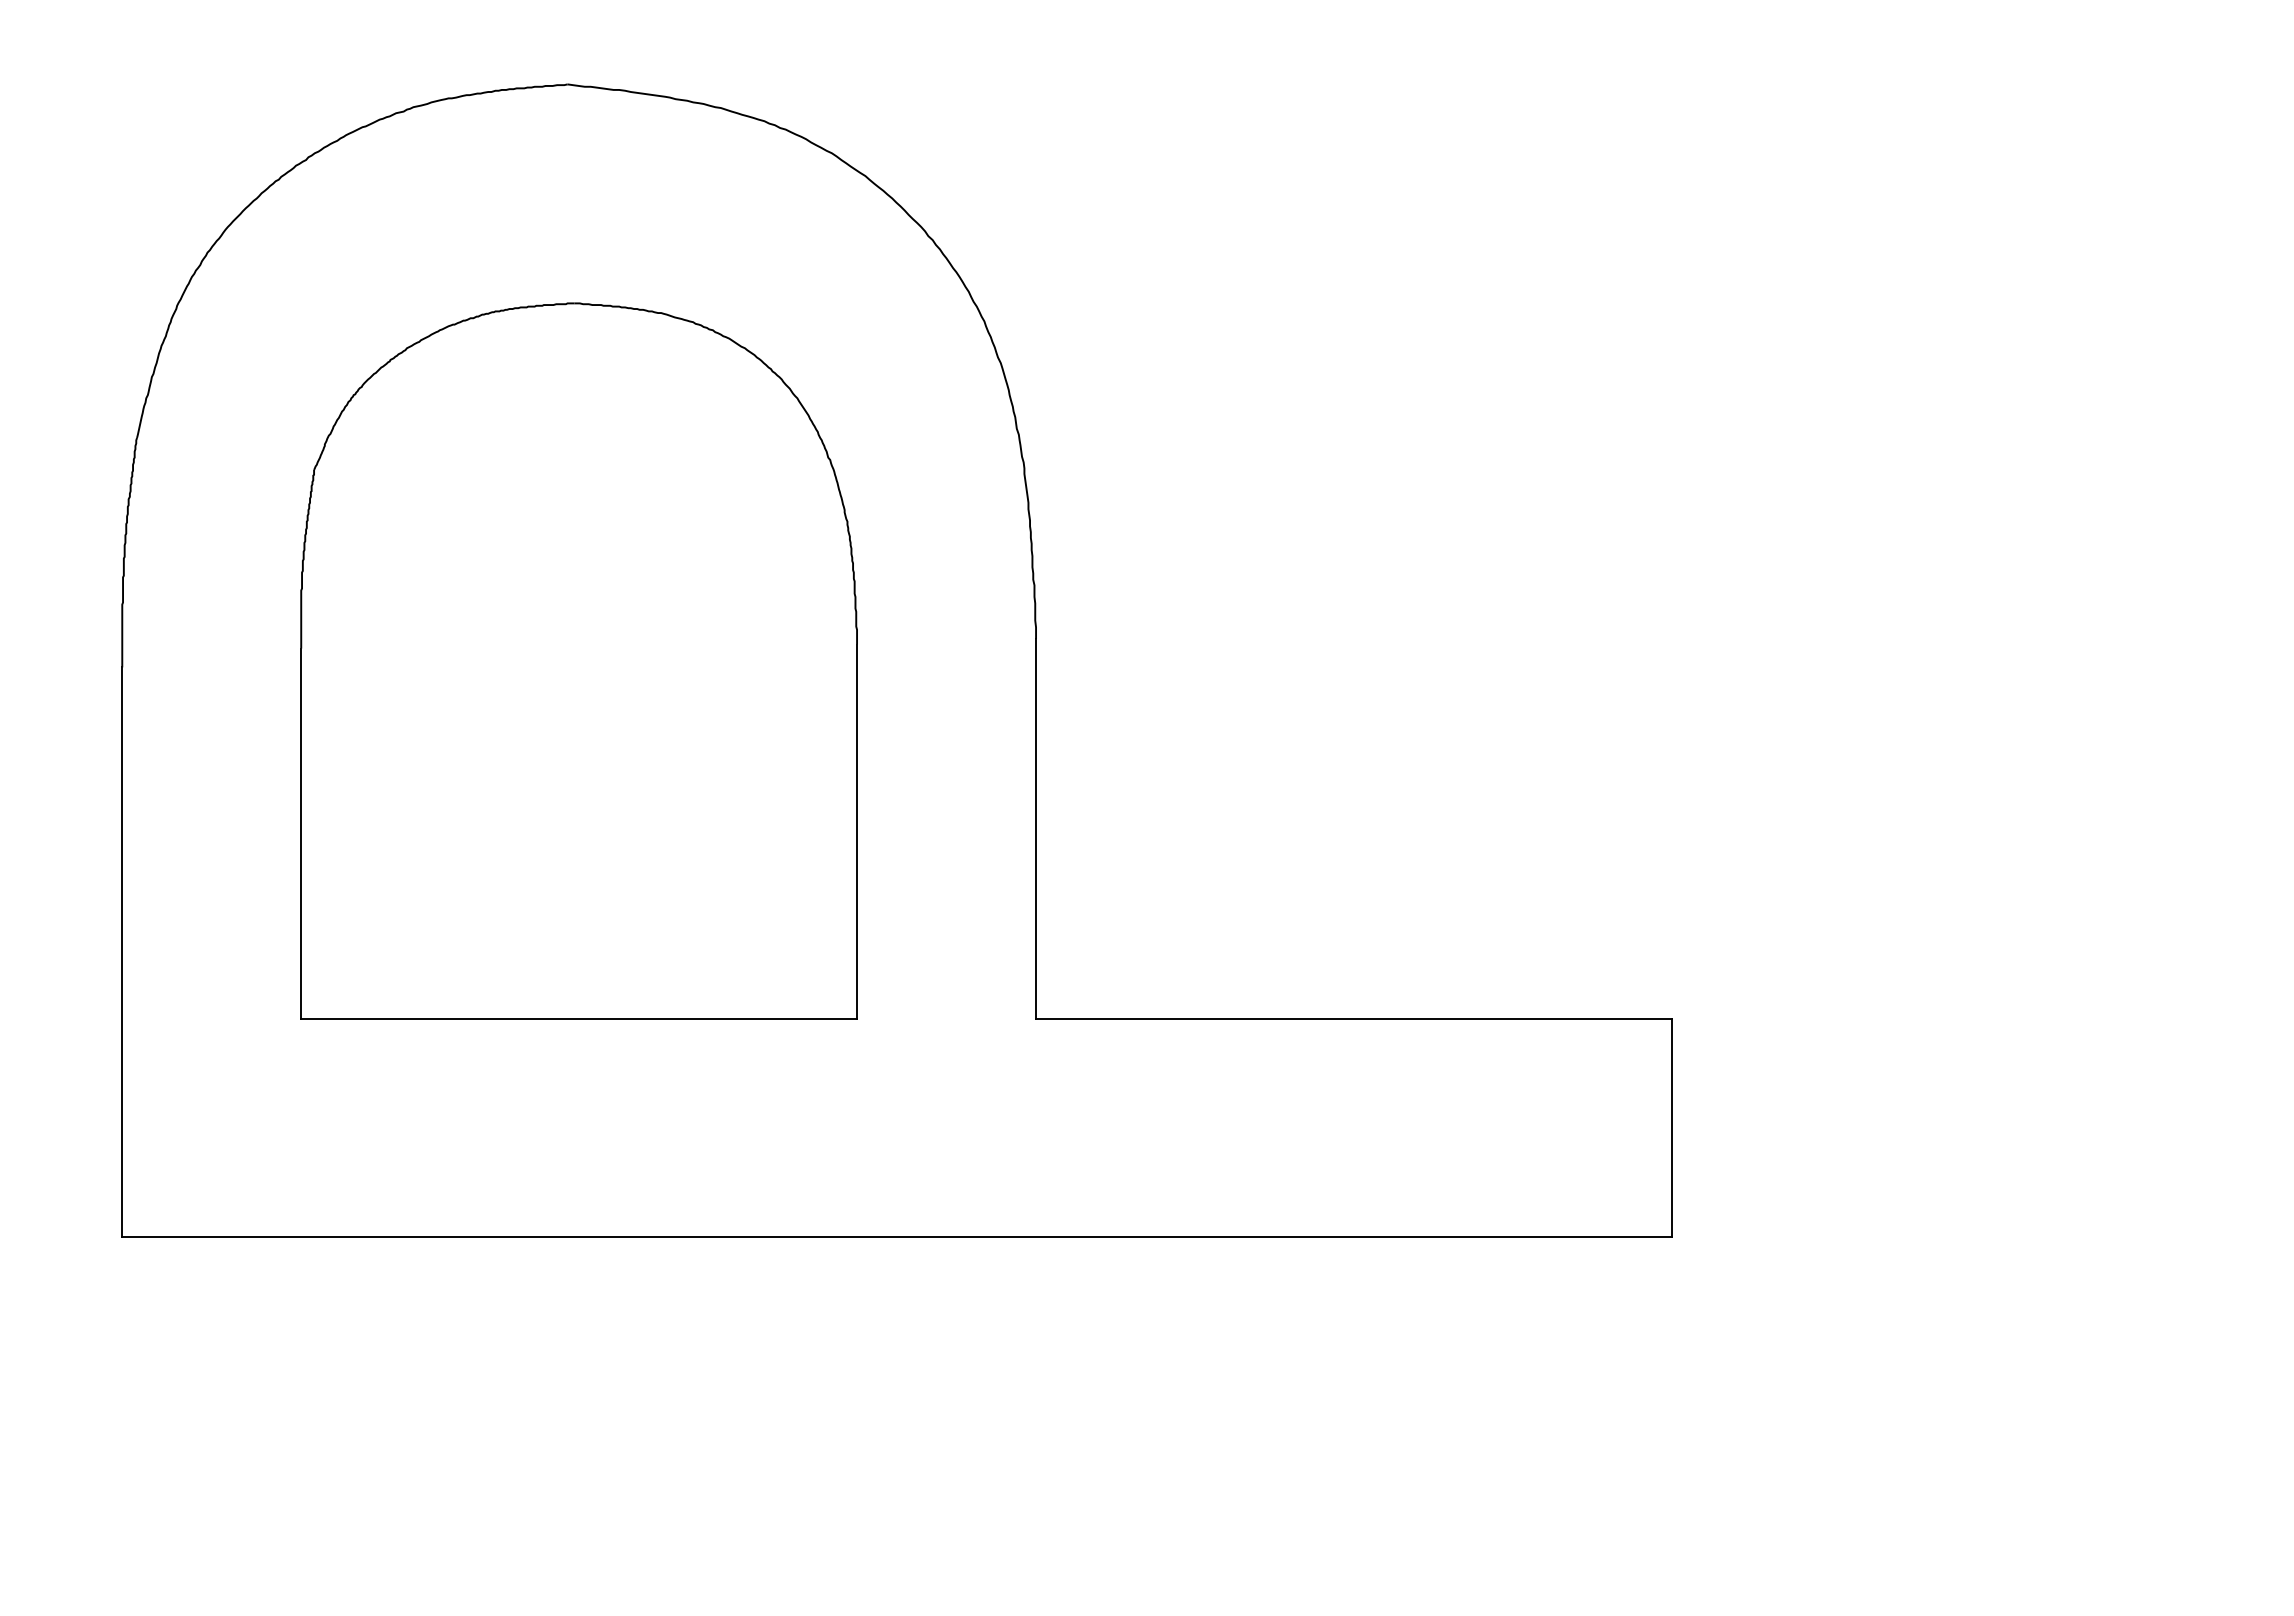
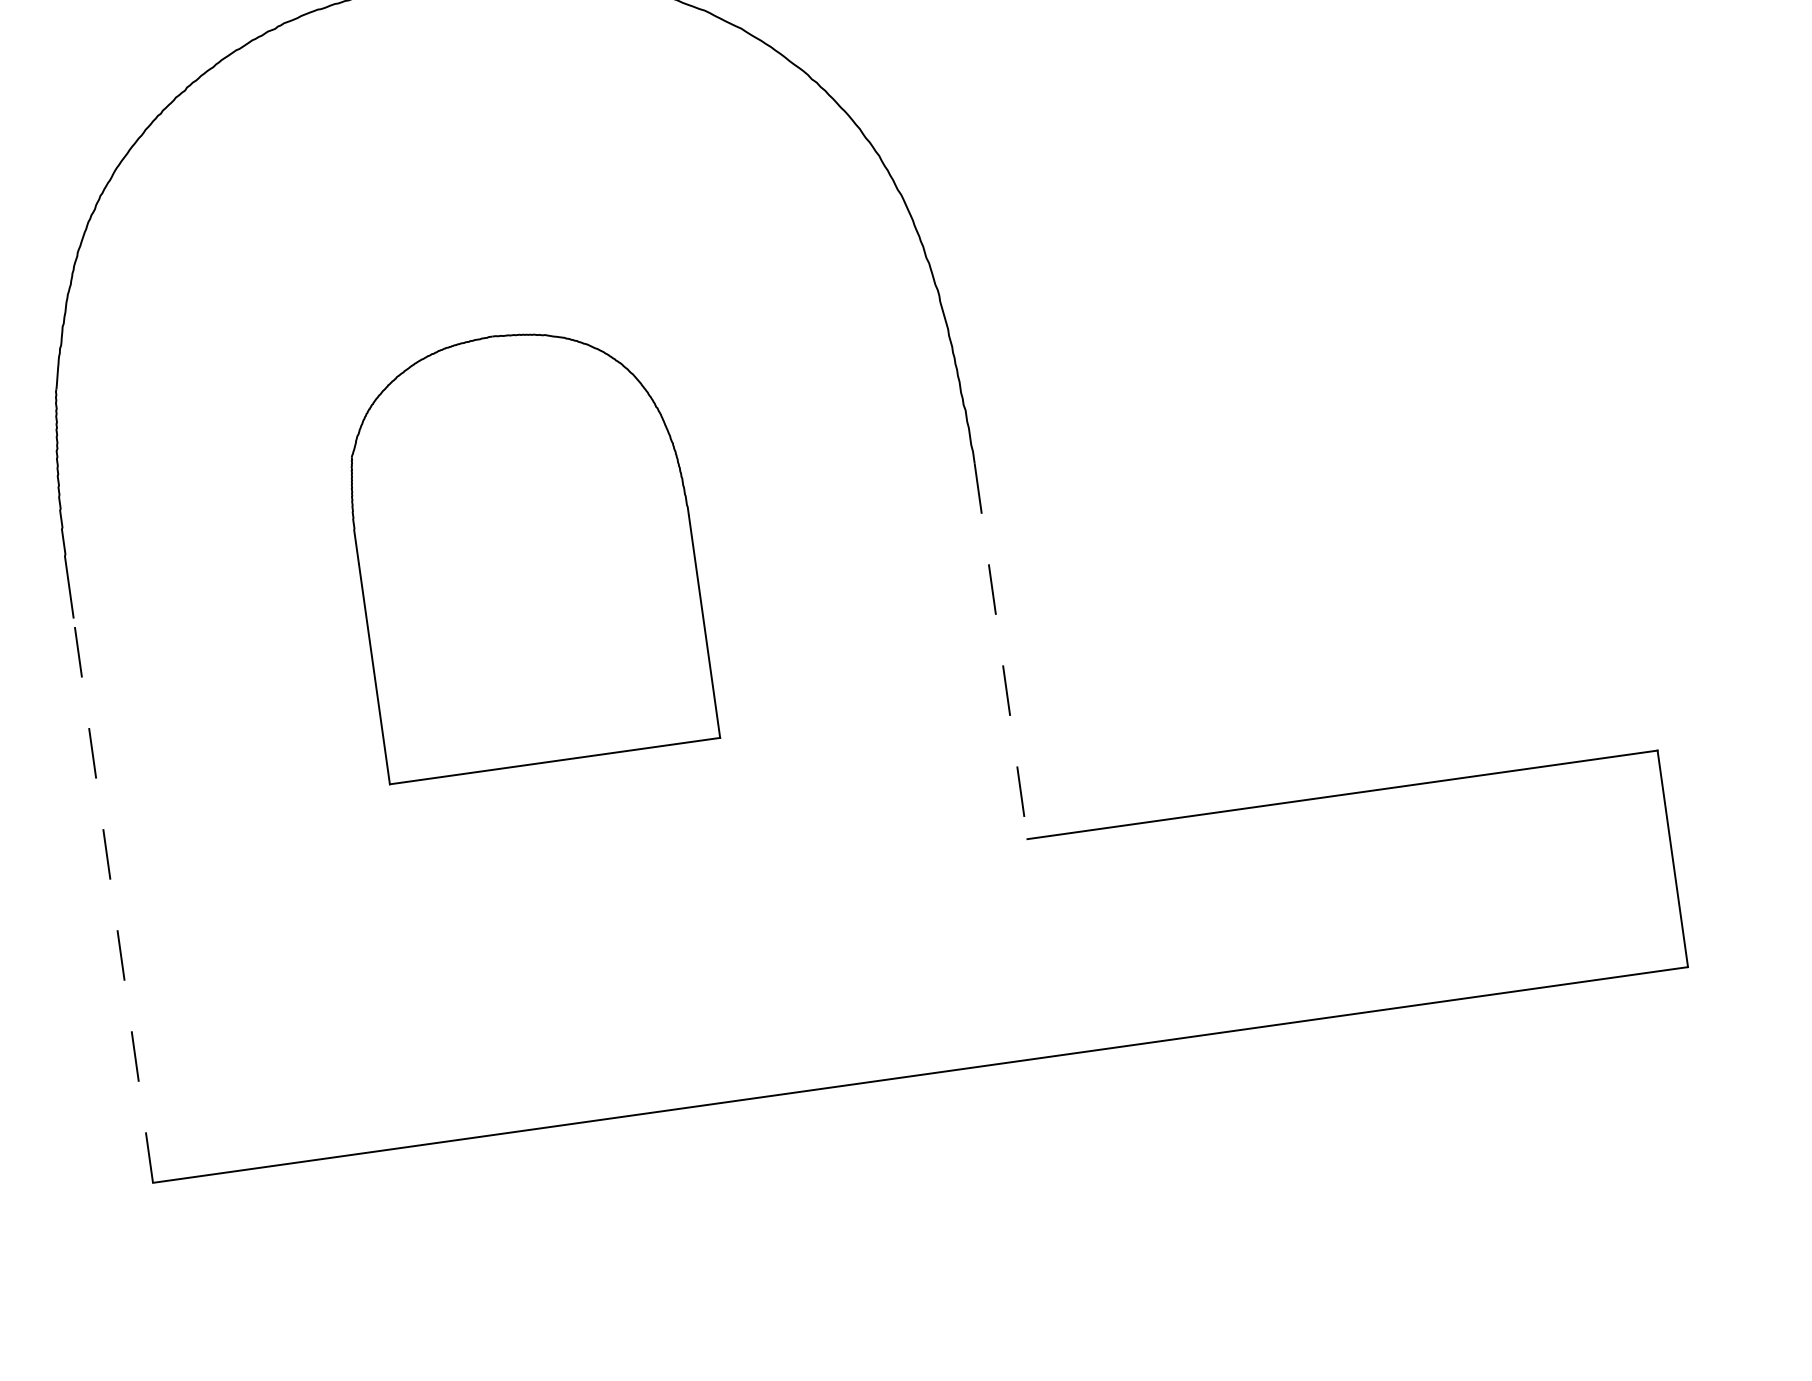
part: (578, 660) -> (524, 548), size x0.6
line: (1036, 828) -> (1001, 650), solid -> dashed
line: (122, 952) -> (113, 900), solid -> dashed

